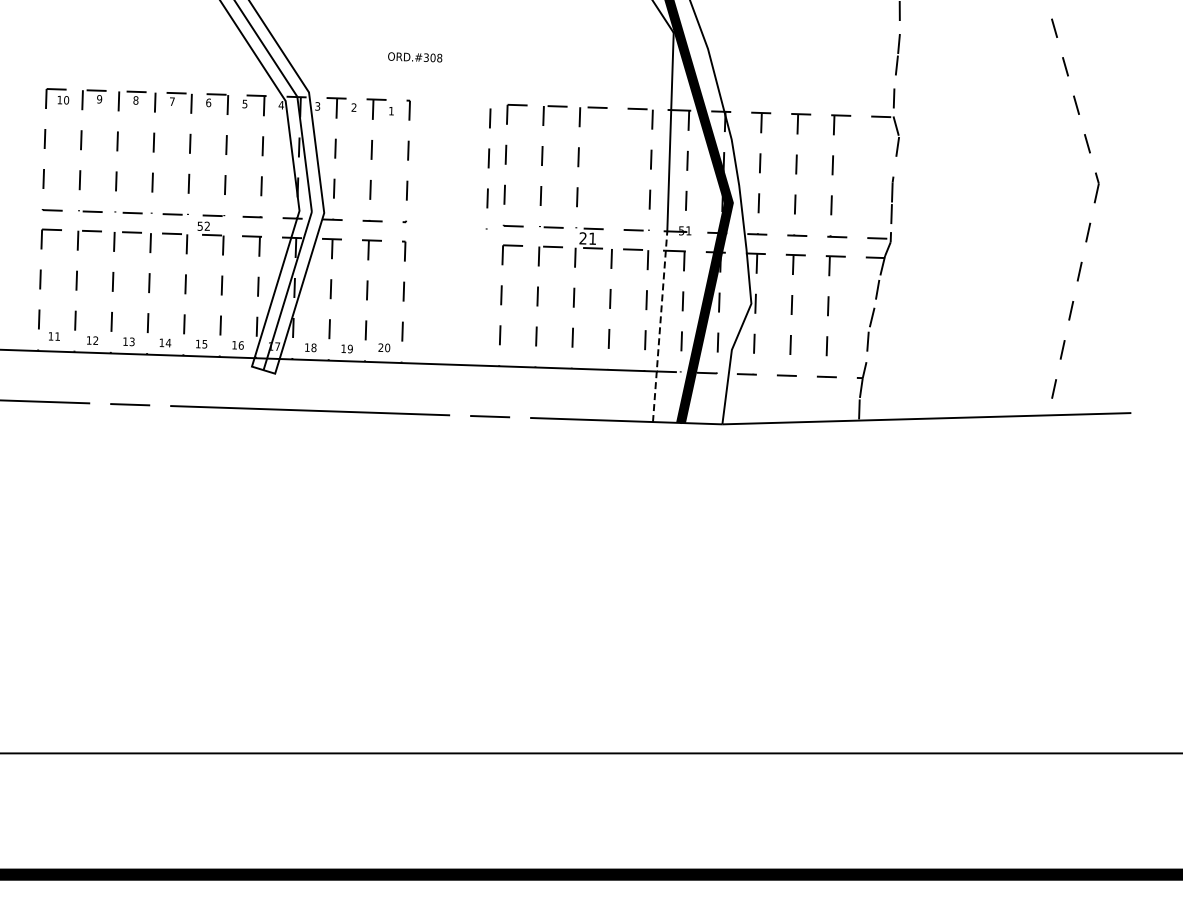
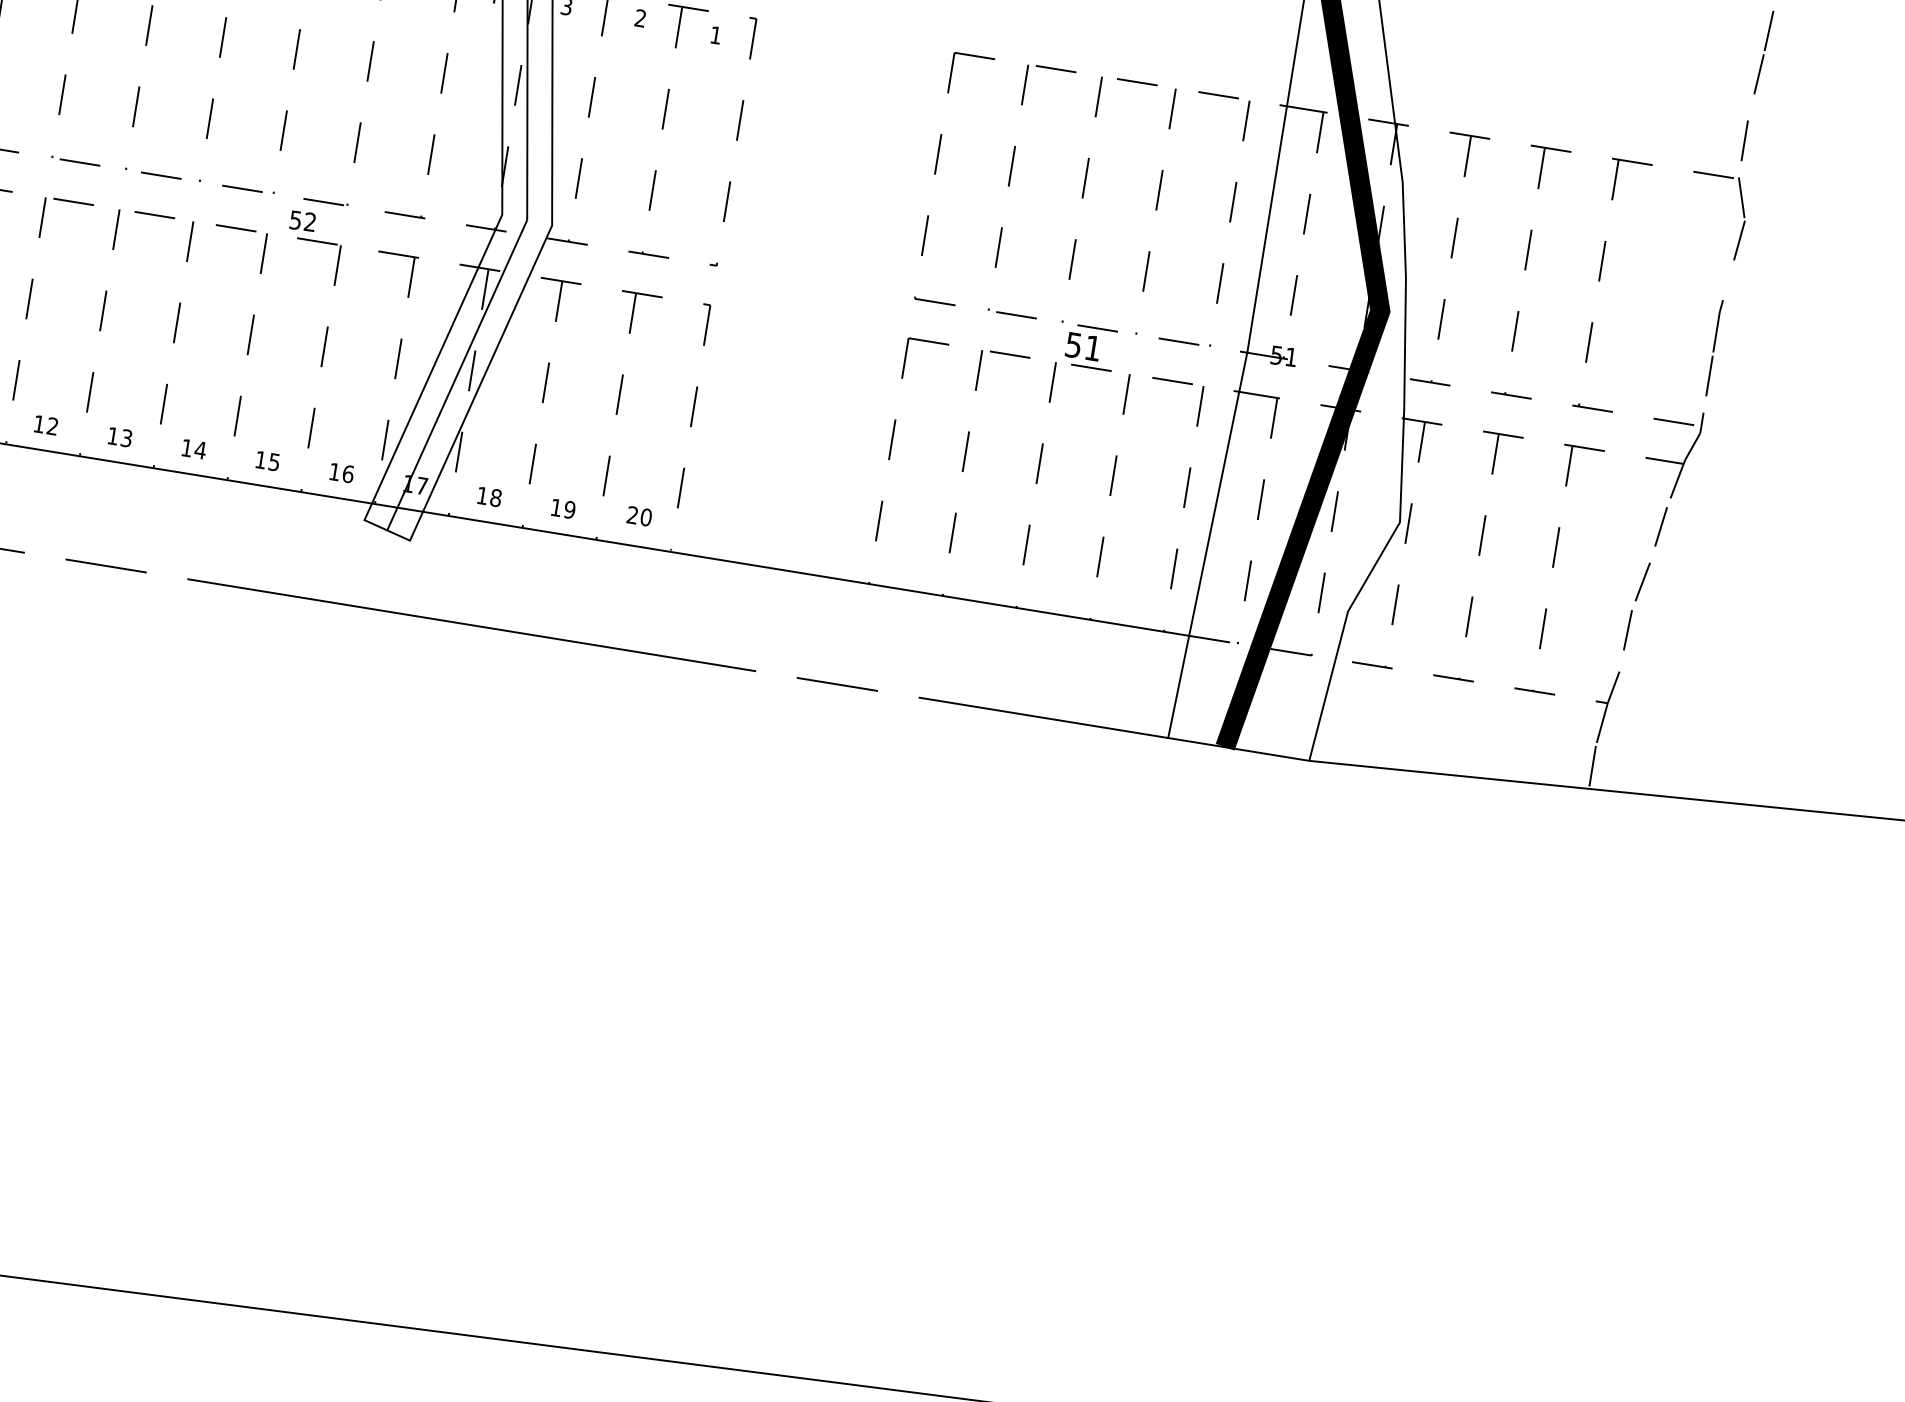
line: (488, 168) -> (1155, 210), moved
text: (582, 238) -> (1072, 345), 21 -> 51
line: (660, 326) -> (1208, 545), dashed -> solid

